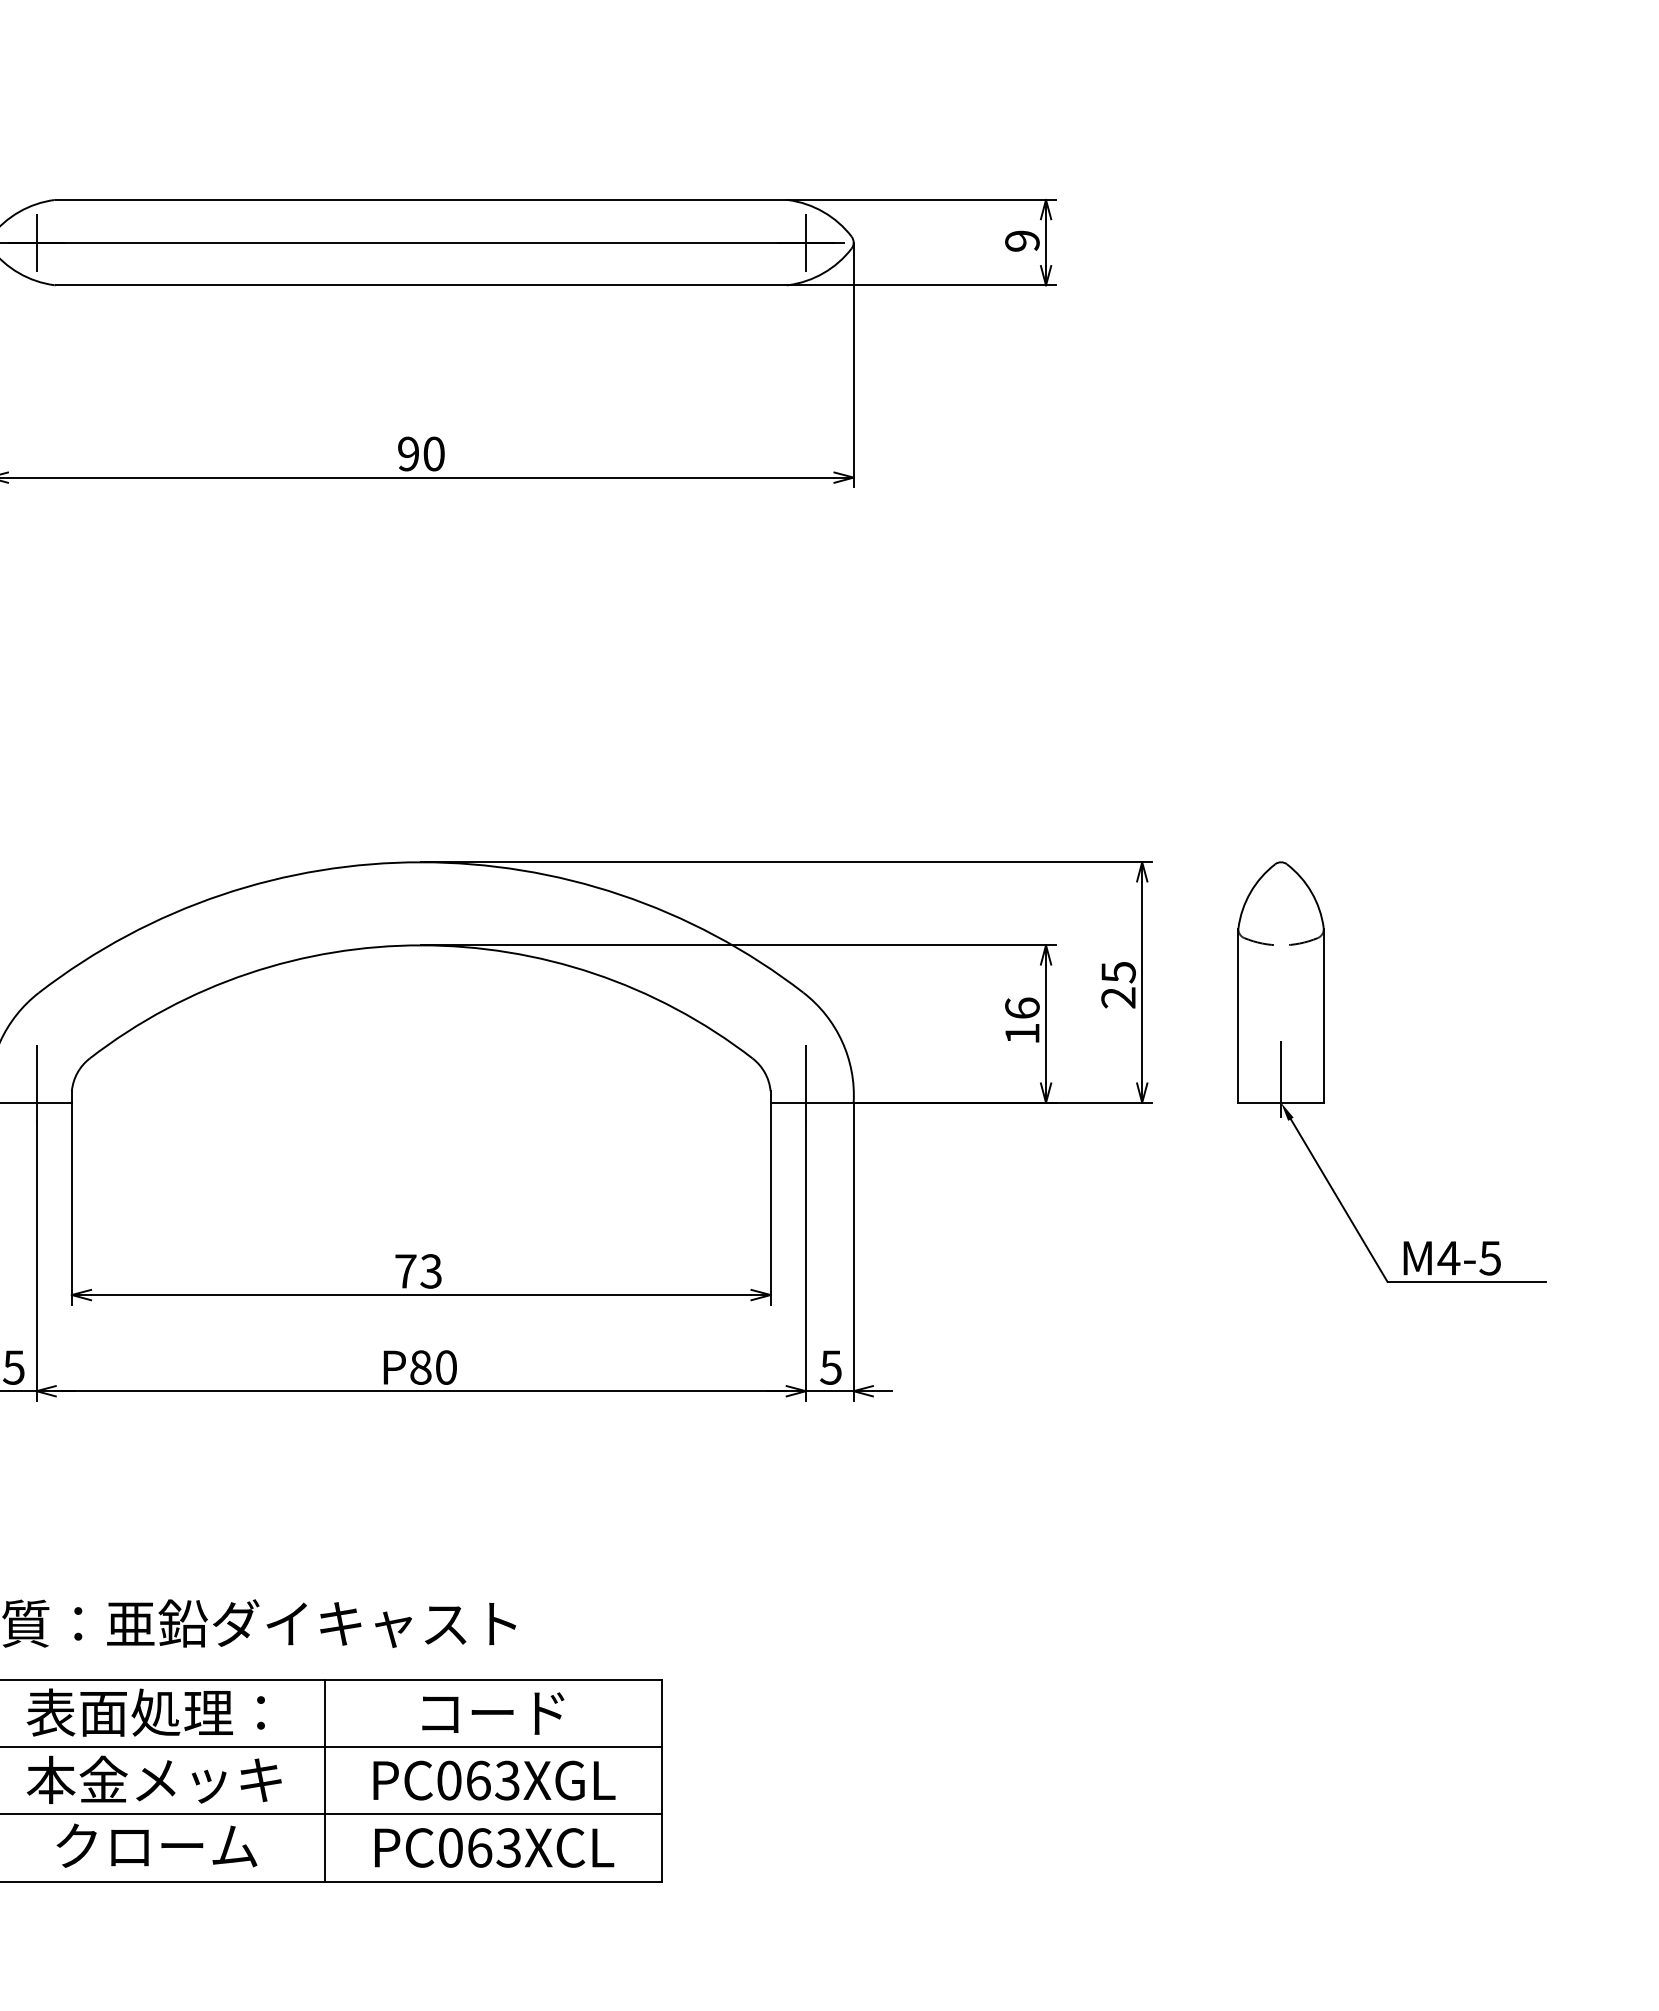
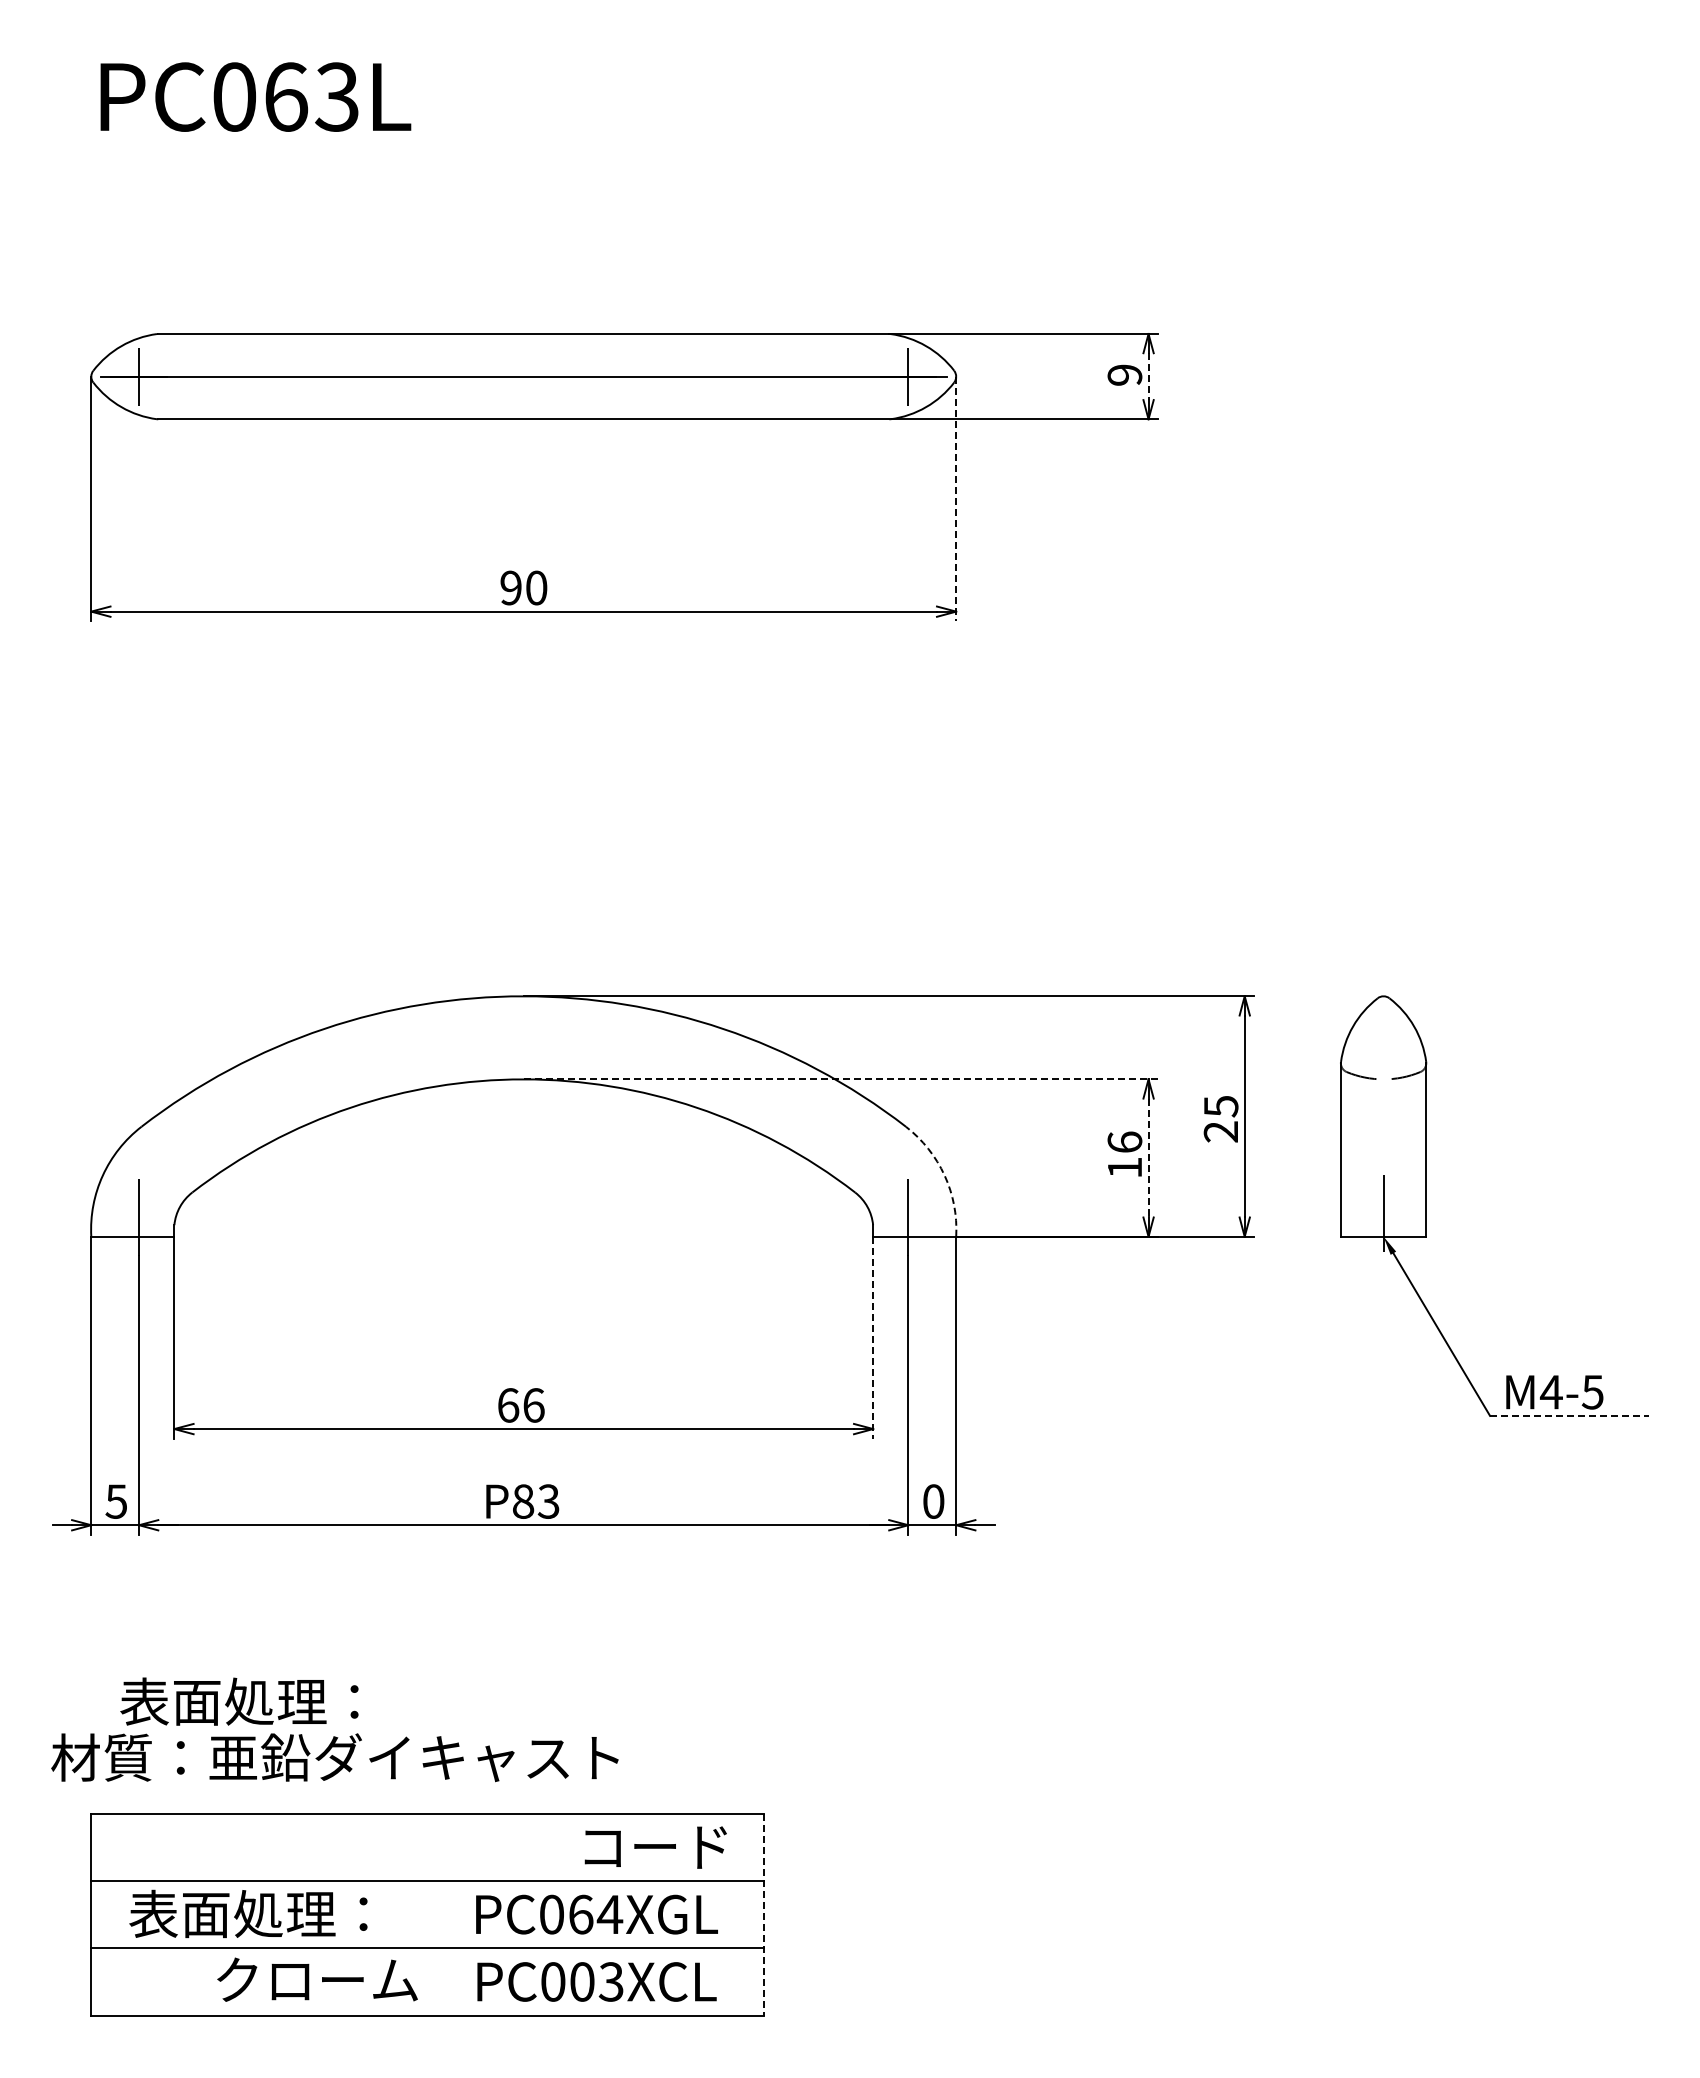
line: (1045, 243) -> (1148, 377), solid -> dashed
line: (853, 365) -> (956, 499), solid -> dashed
line: (738, 945) -> (841, 1079), solid -> dashed
line: (1045, 1024) -> (1148, 1158), solid -> dashed
arc: (841, 1041) -> (944, 1175), solid -> dashed
line: (770, 1203) -> (873, 1337), solid -> dashed
text: (418, 1271) -> (521, 1405), 73 -> 66
line: (1467, 1281) -> (1570, 1415), solid -> dashed
text: (445, 1367) -> (548, 1501), P80 -> P83
text: (830, 1367) -> (933, 1501), 5 -> 0
text: (145, 1712) -> (239, 1701), moved
text: (492, 1713) -> (655, 1847), moved
text: (153, 1779) -> (256, 1913), 本金メッキ -> 表面処理：
line: (324, 1780) -> (427, 1914), removed
text: (506, 1780) -> (609, 1914), PC063XGL -> PC064XGL
line: (661, 1780) -> (764, 1914), solid -> dashed
text: (156, 1845) -> (317, 1979), moved
text: (479, 1847) -> (582, 1981), PC063XCL -> PC003XCL

